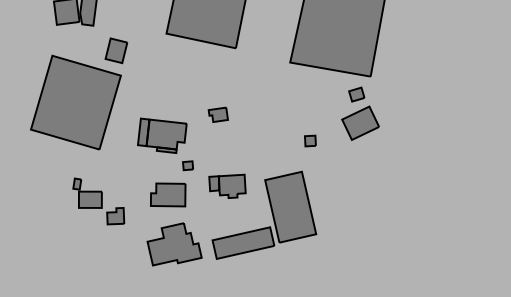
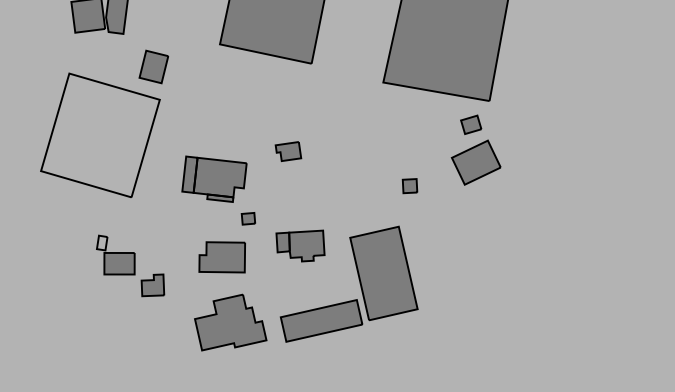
fill: (75, 102) -> (100, 135), removed
fill: (76, 183) -> (101, 242), removed

